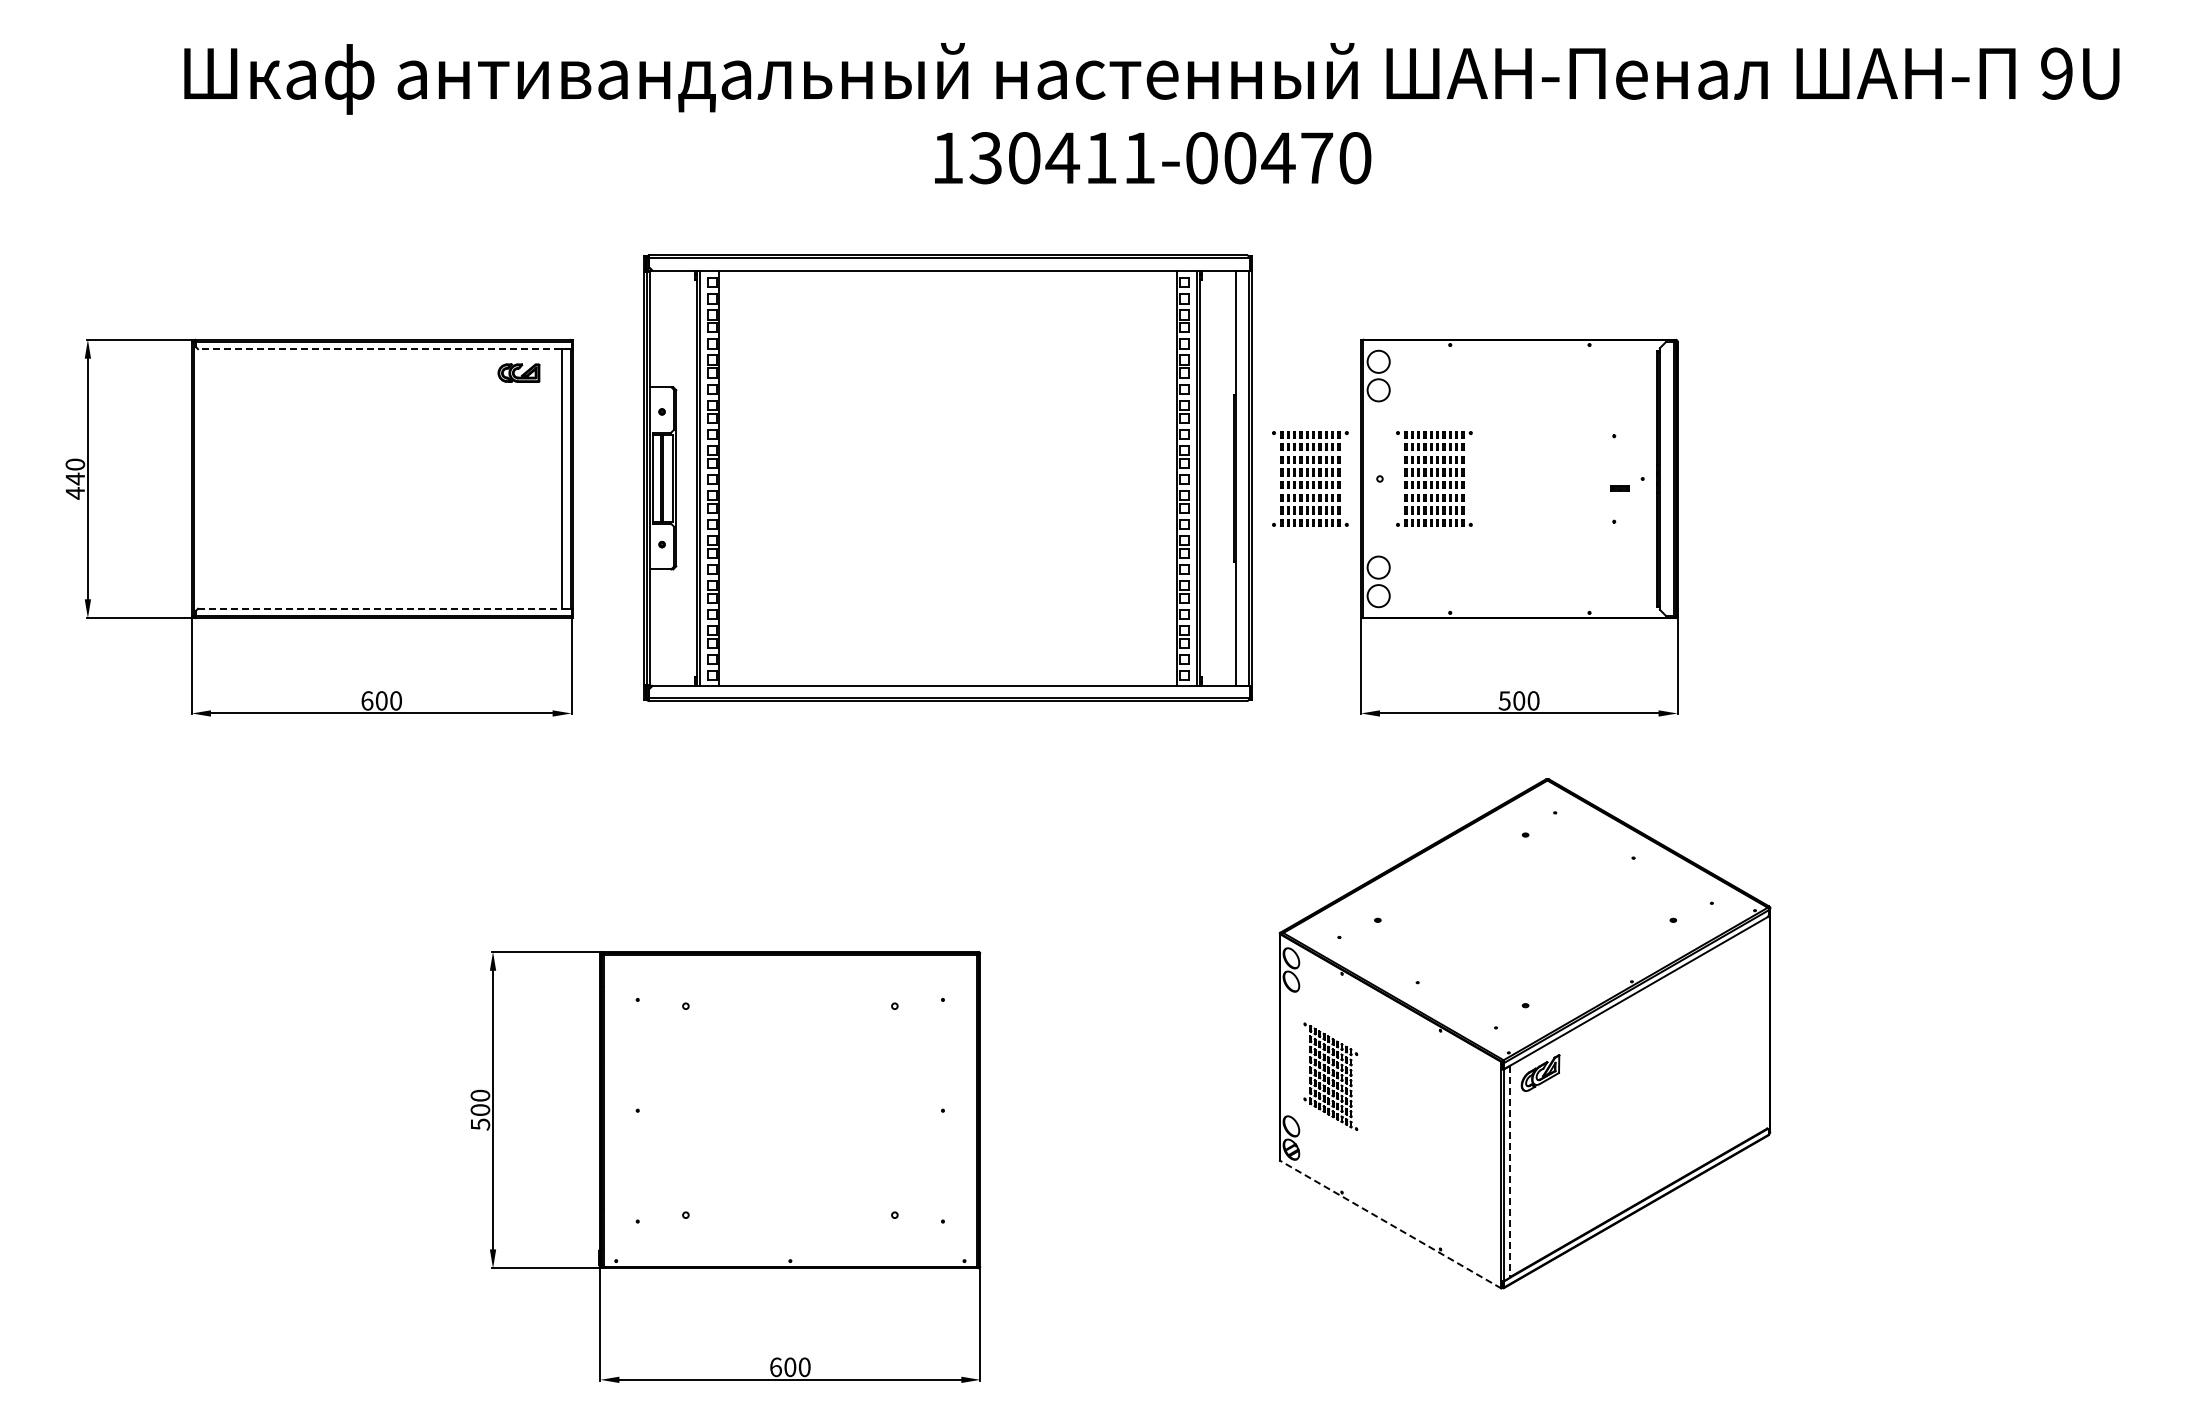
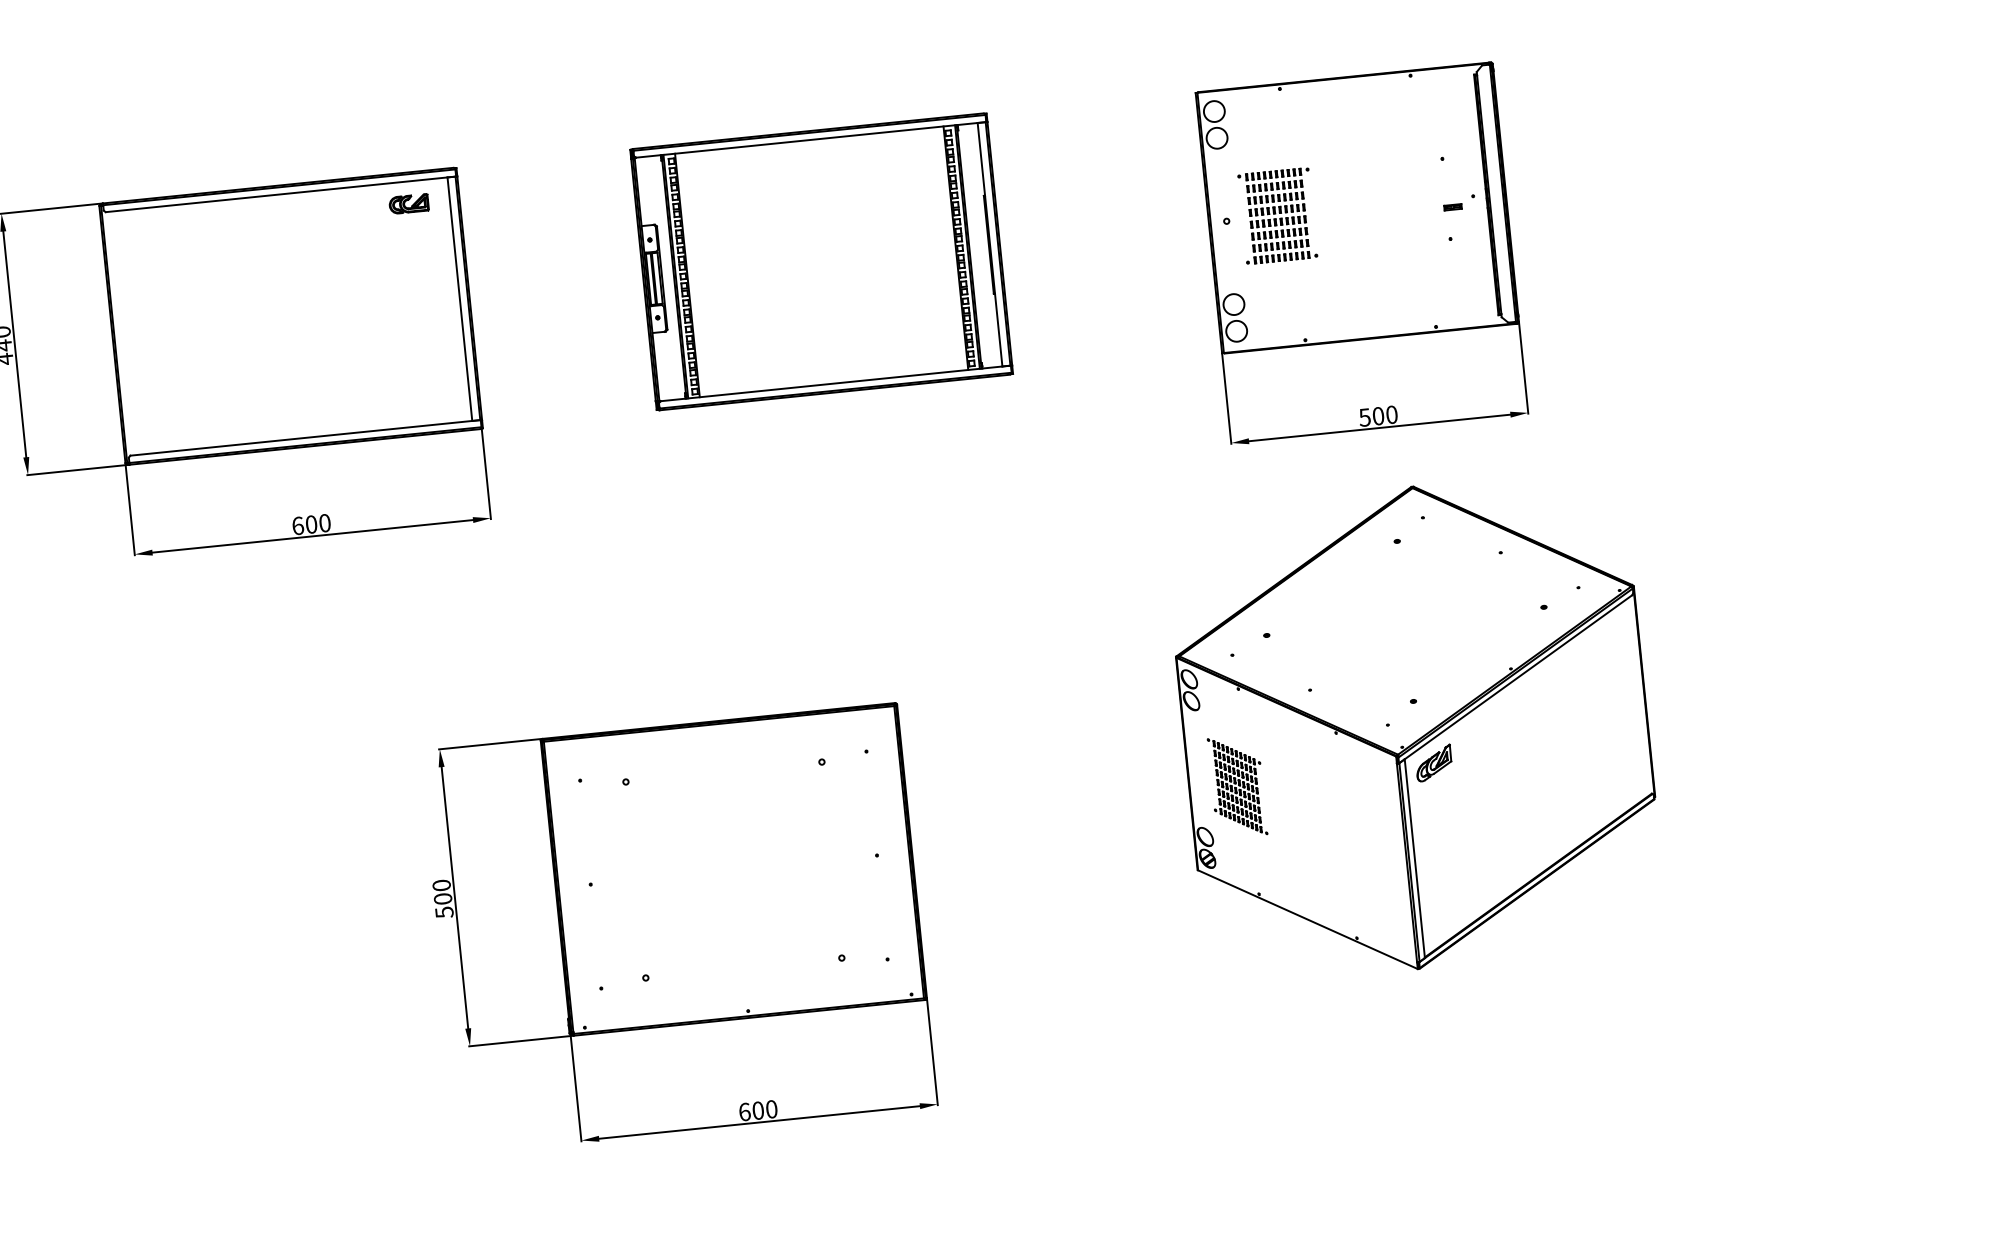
line: (384, 349) -> (280, 194), dashed -> solid
part: (947, 478) -> (821, 262), size x0.62
part: (1310, 478) -> (1161, 227), removed
line: (384, 608) -> (305, 437), dashed -> solid
line: (1510, 1171) -> (1415, 858), dashed -> solid
line: (1390, 1224) -> (1307, 919), dashed -> solid

